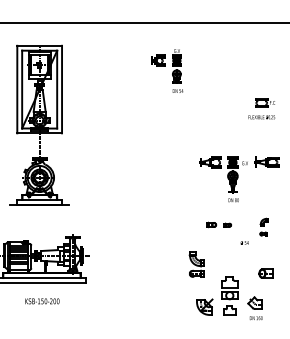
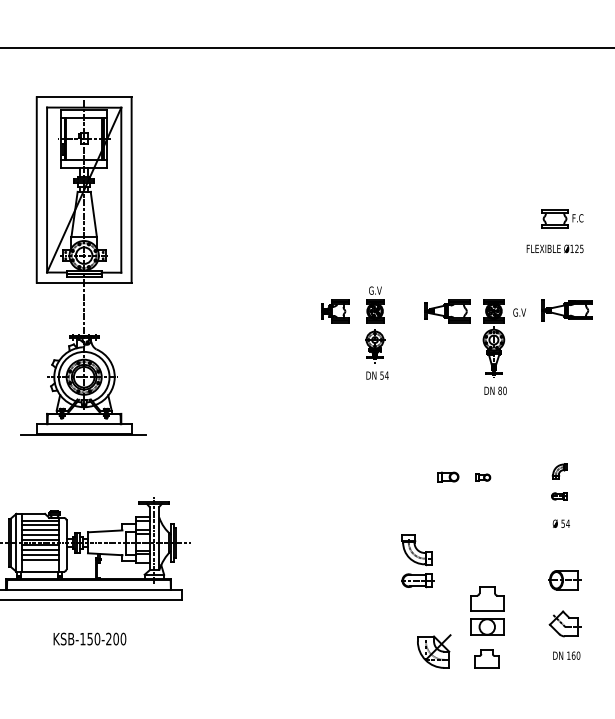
part: (167, 70) -> (355, 331), moved
part: (239, 179) -> (507, 346), moved
text: (244, 242) -> (560, 522), moved
part: (254, 308) -> (562, 635), moved

